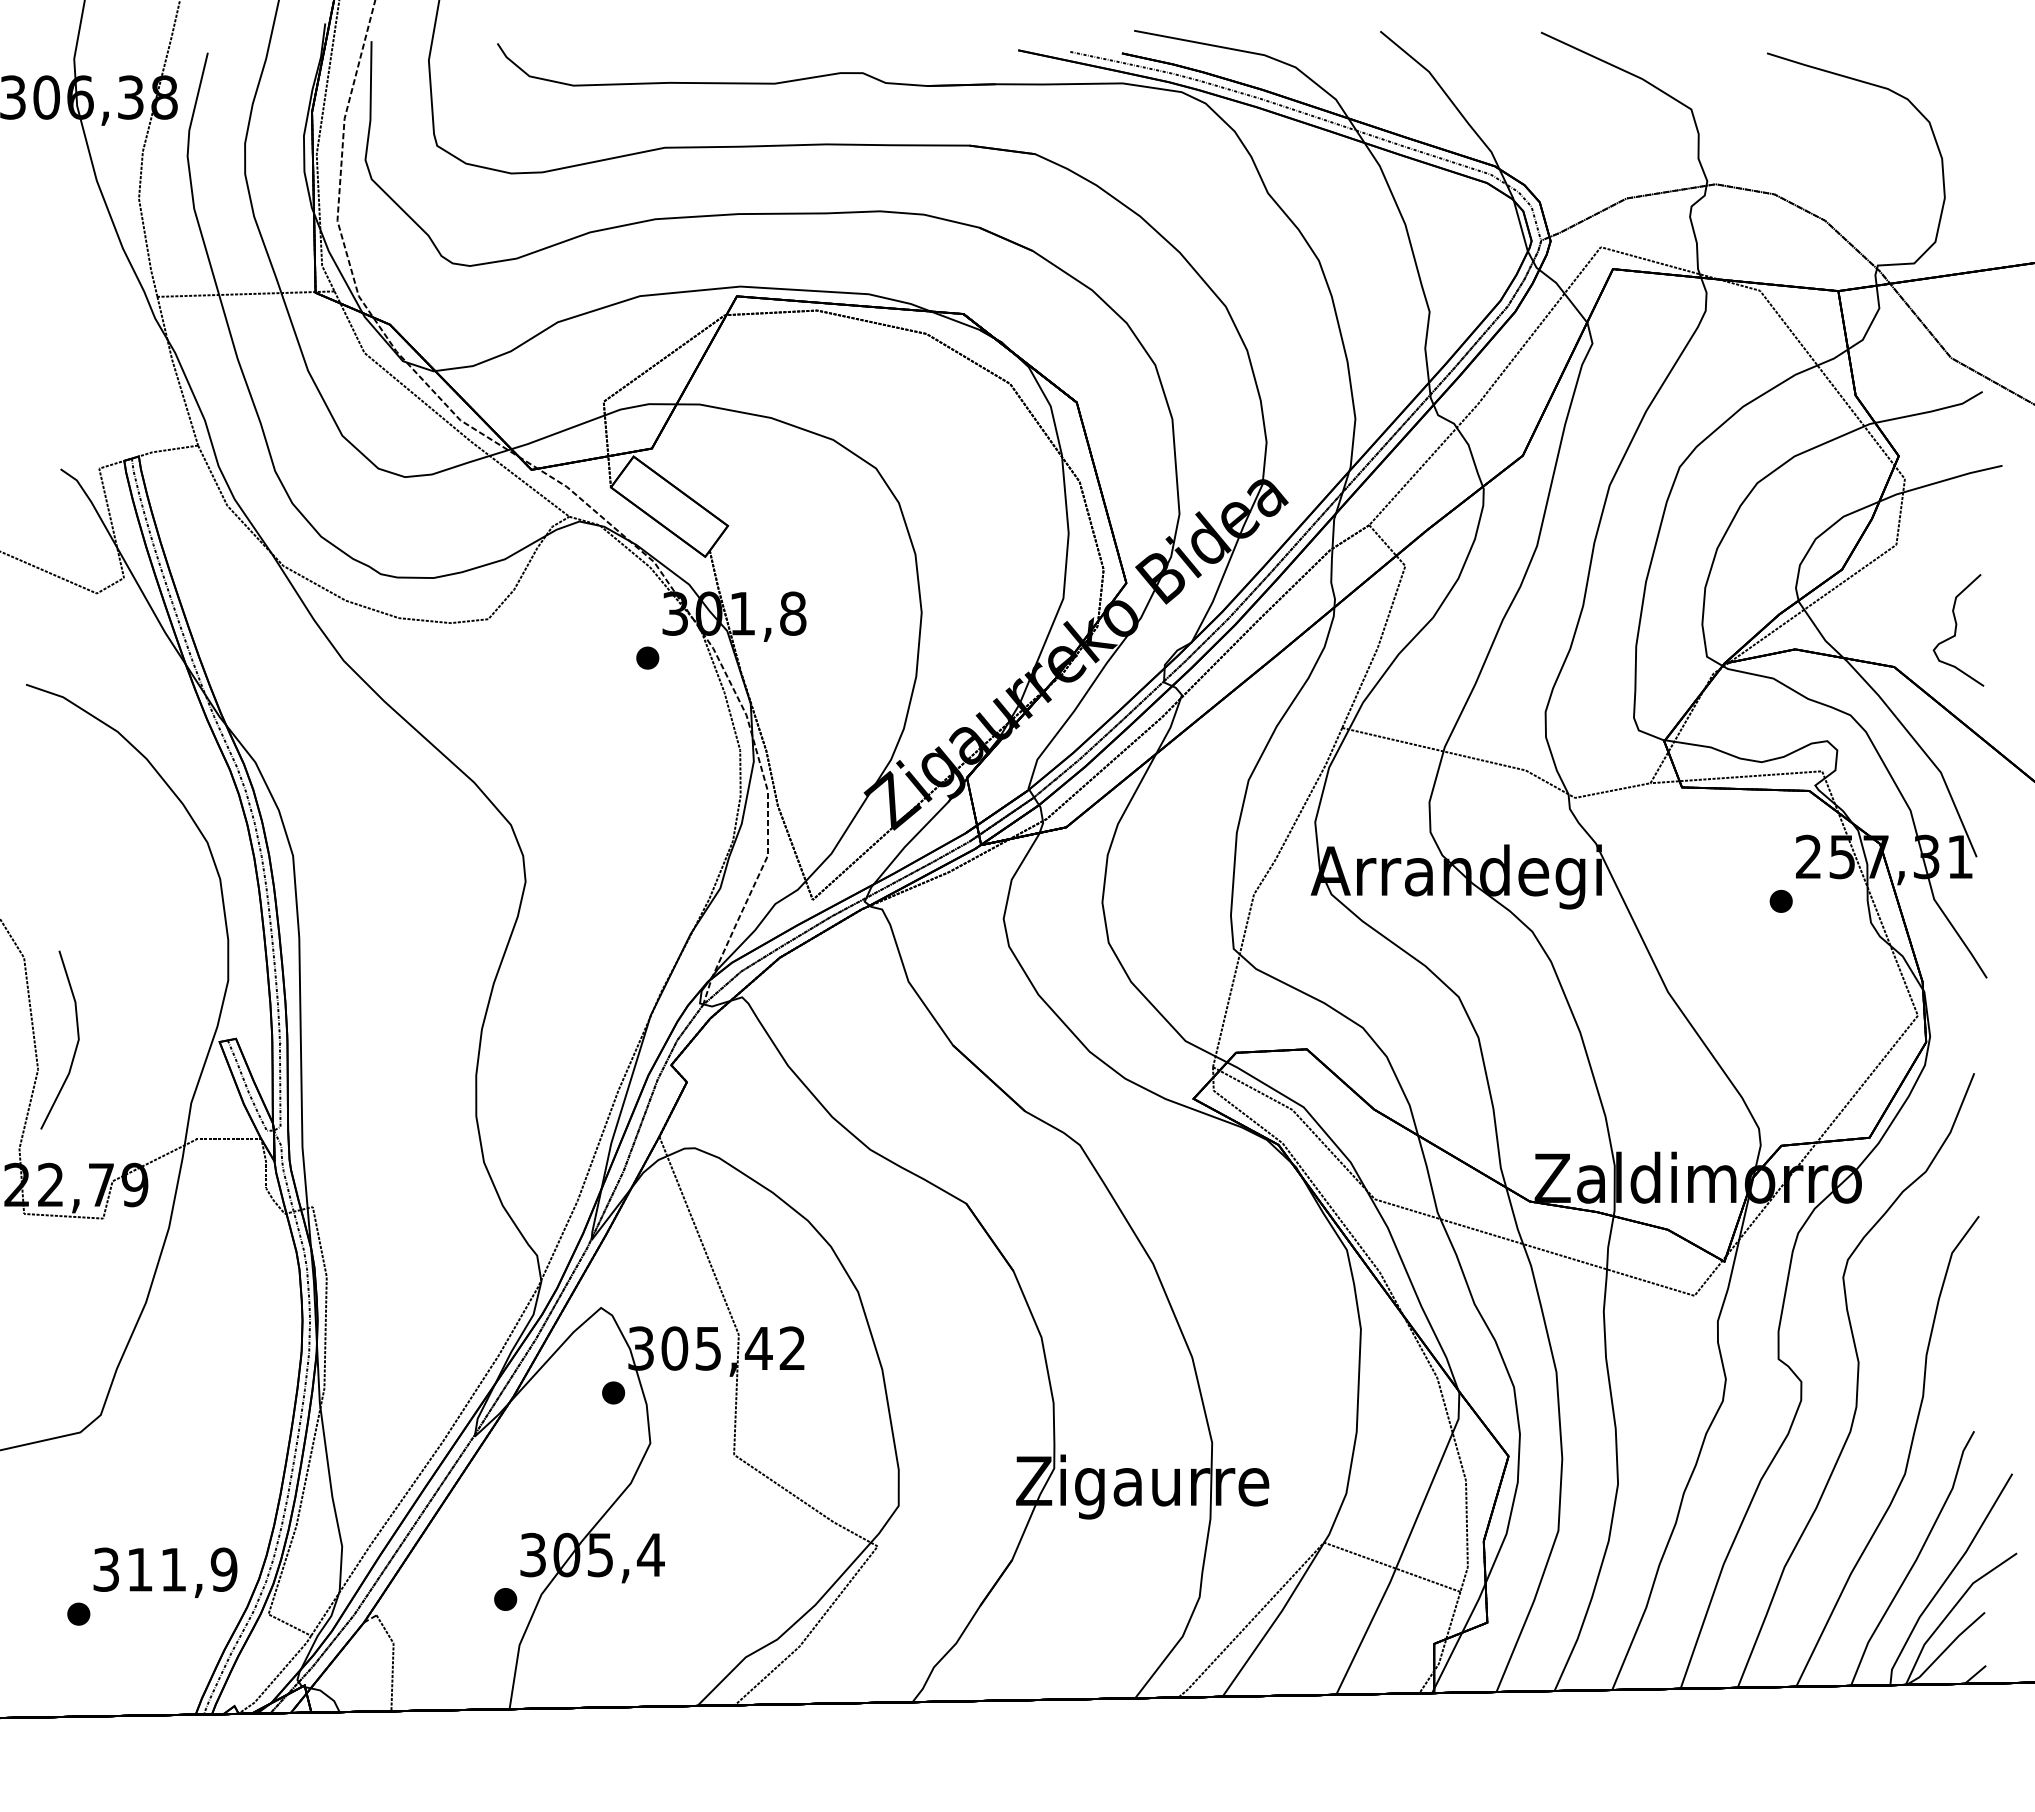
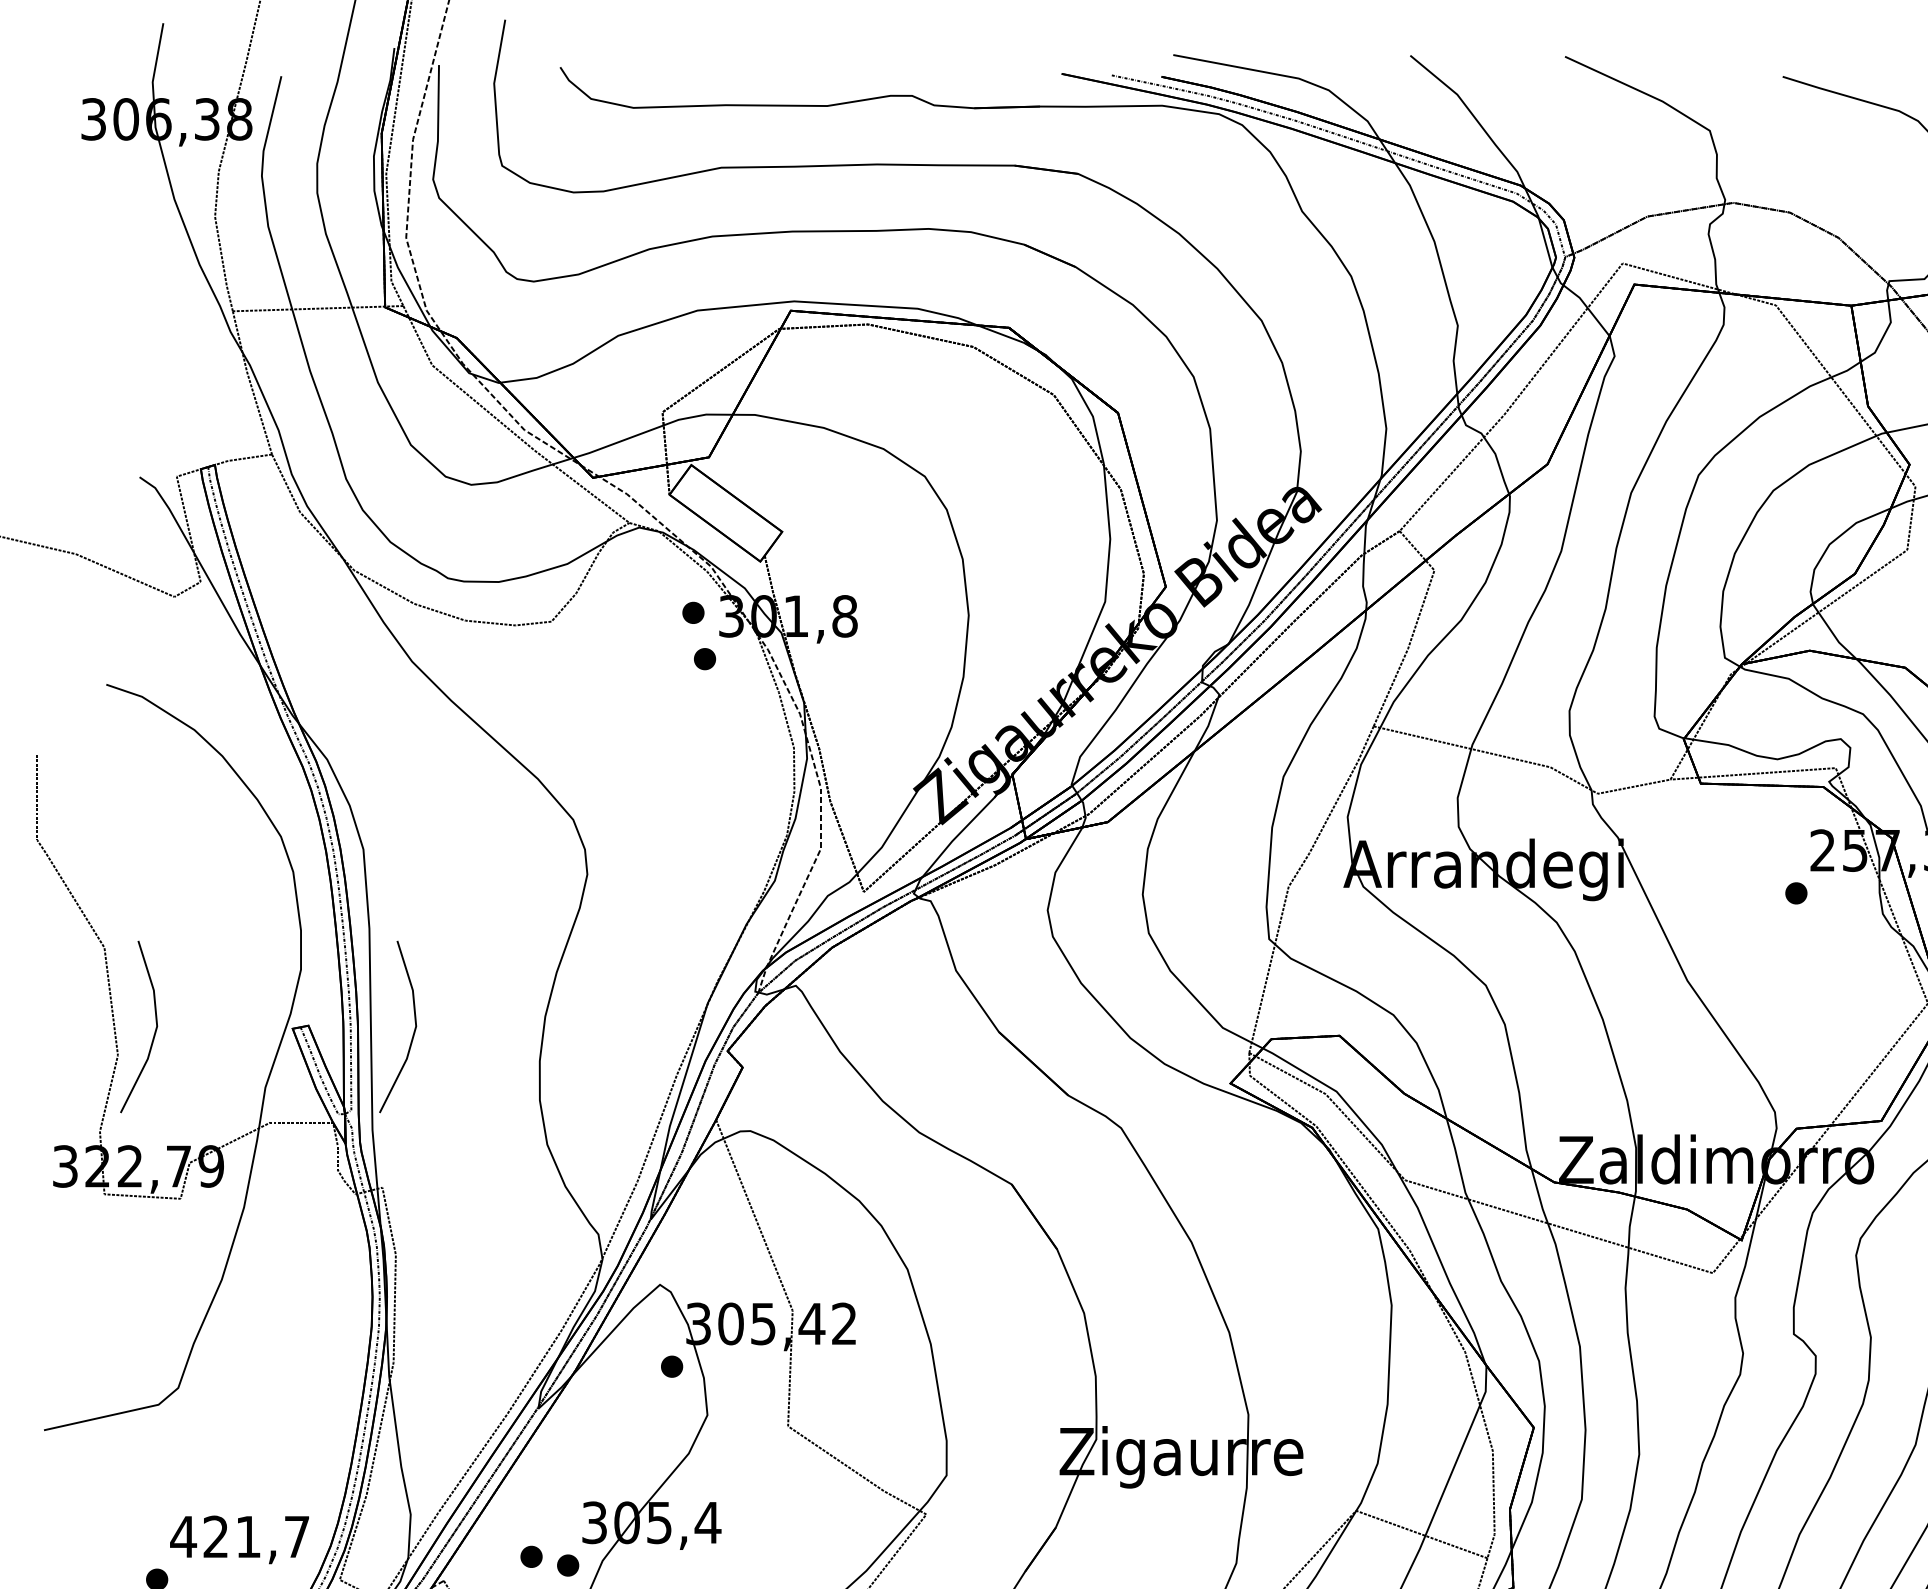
part: (635, 609) -> (693, 612), added
line: (345, 1043) -> (413, 1030), added
text: (164, 1569) -> (239, 1536), 311,9 -> 421,7
part: (467, 1590) -> (531, 1556), added

